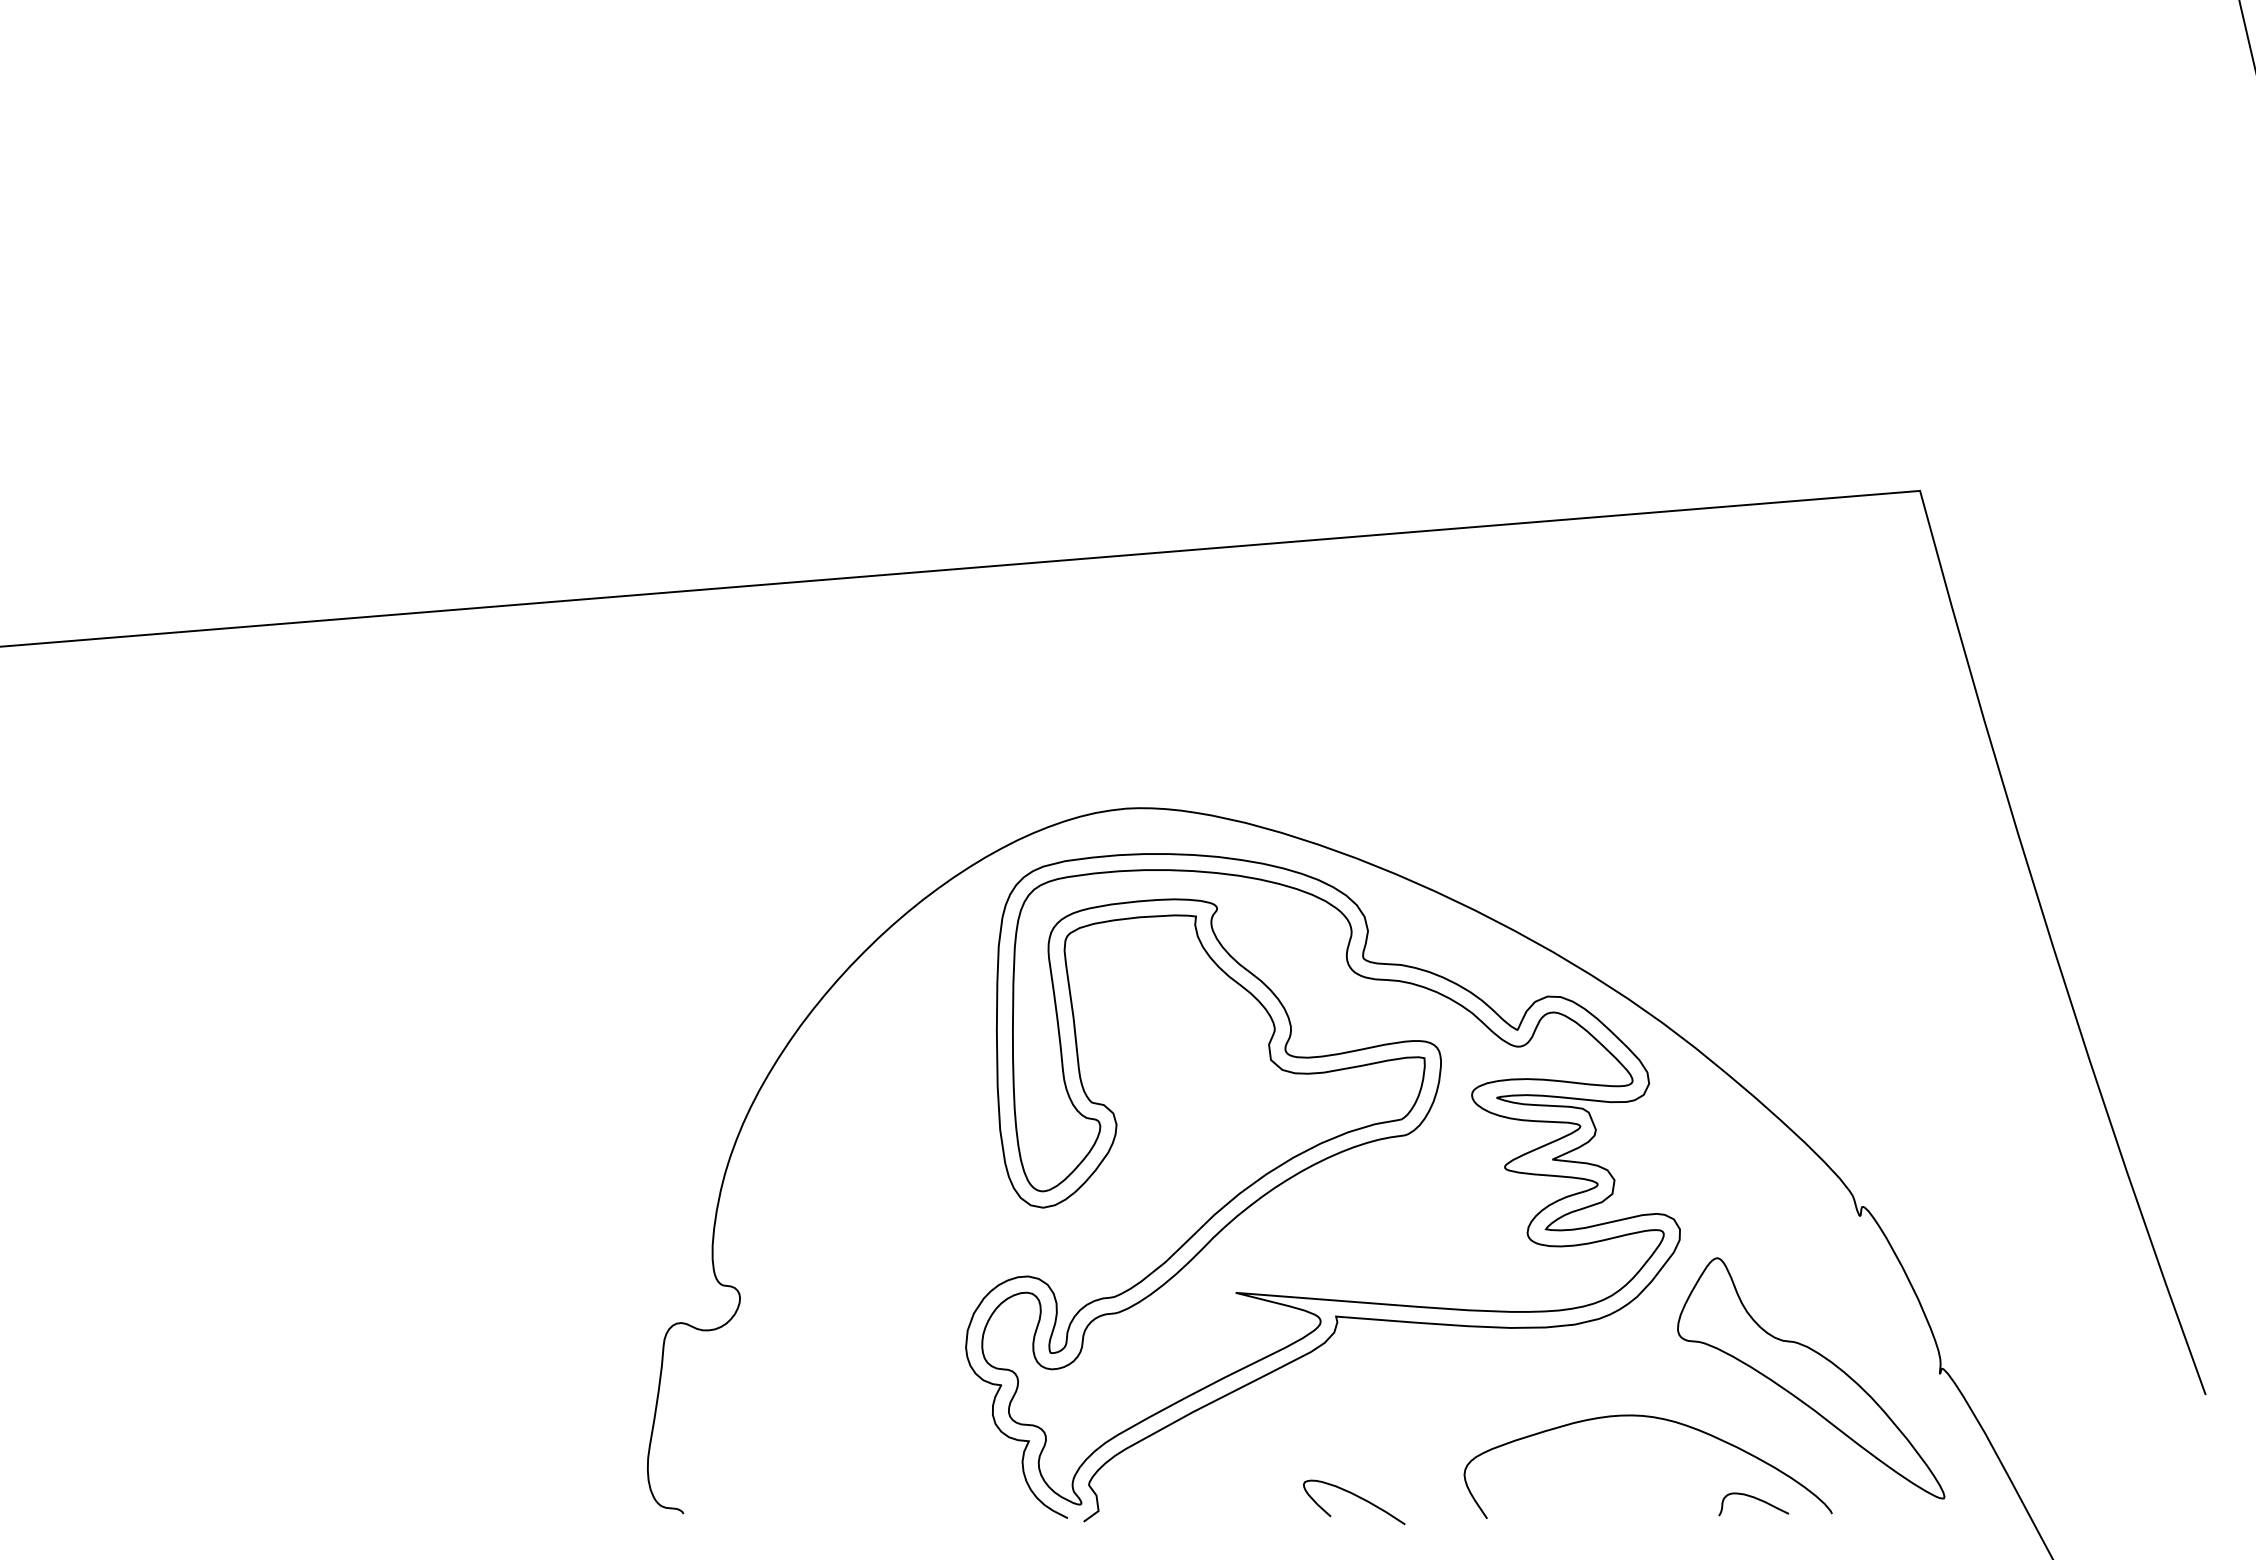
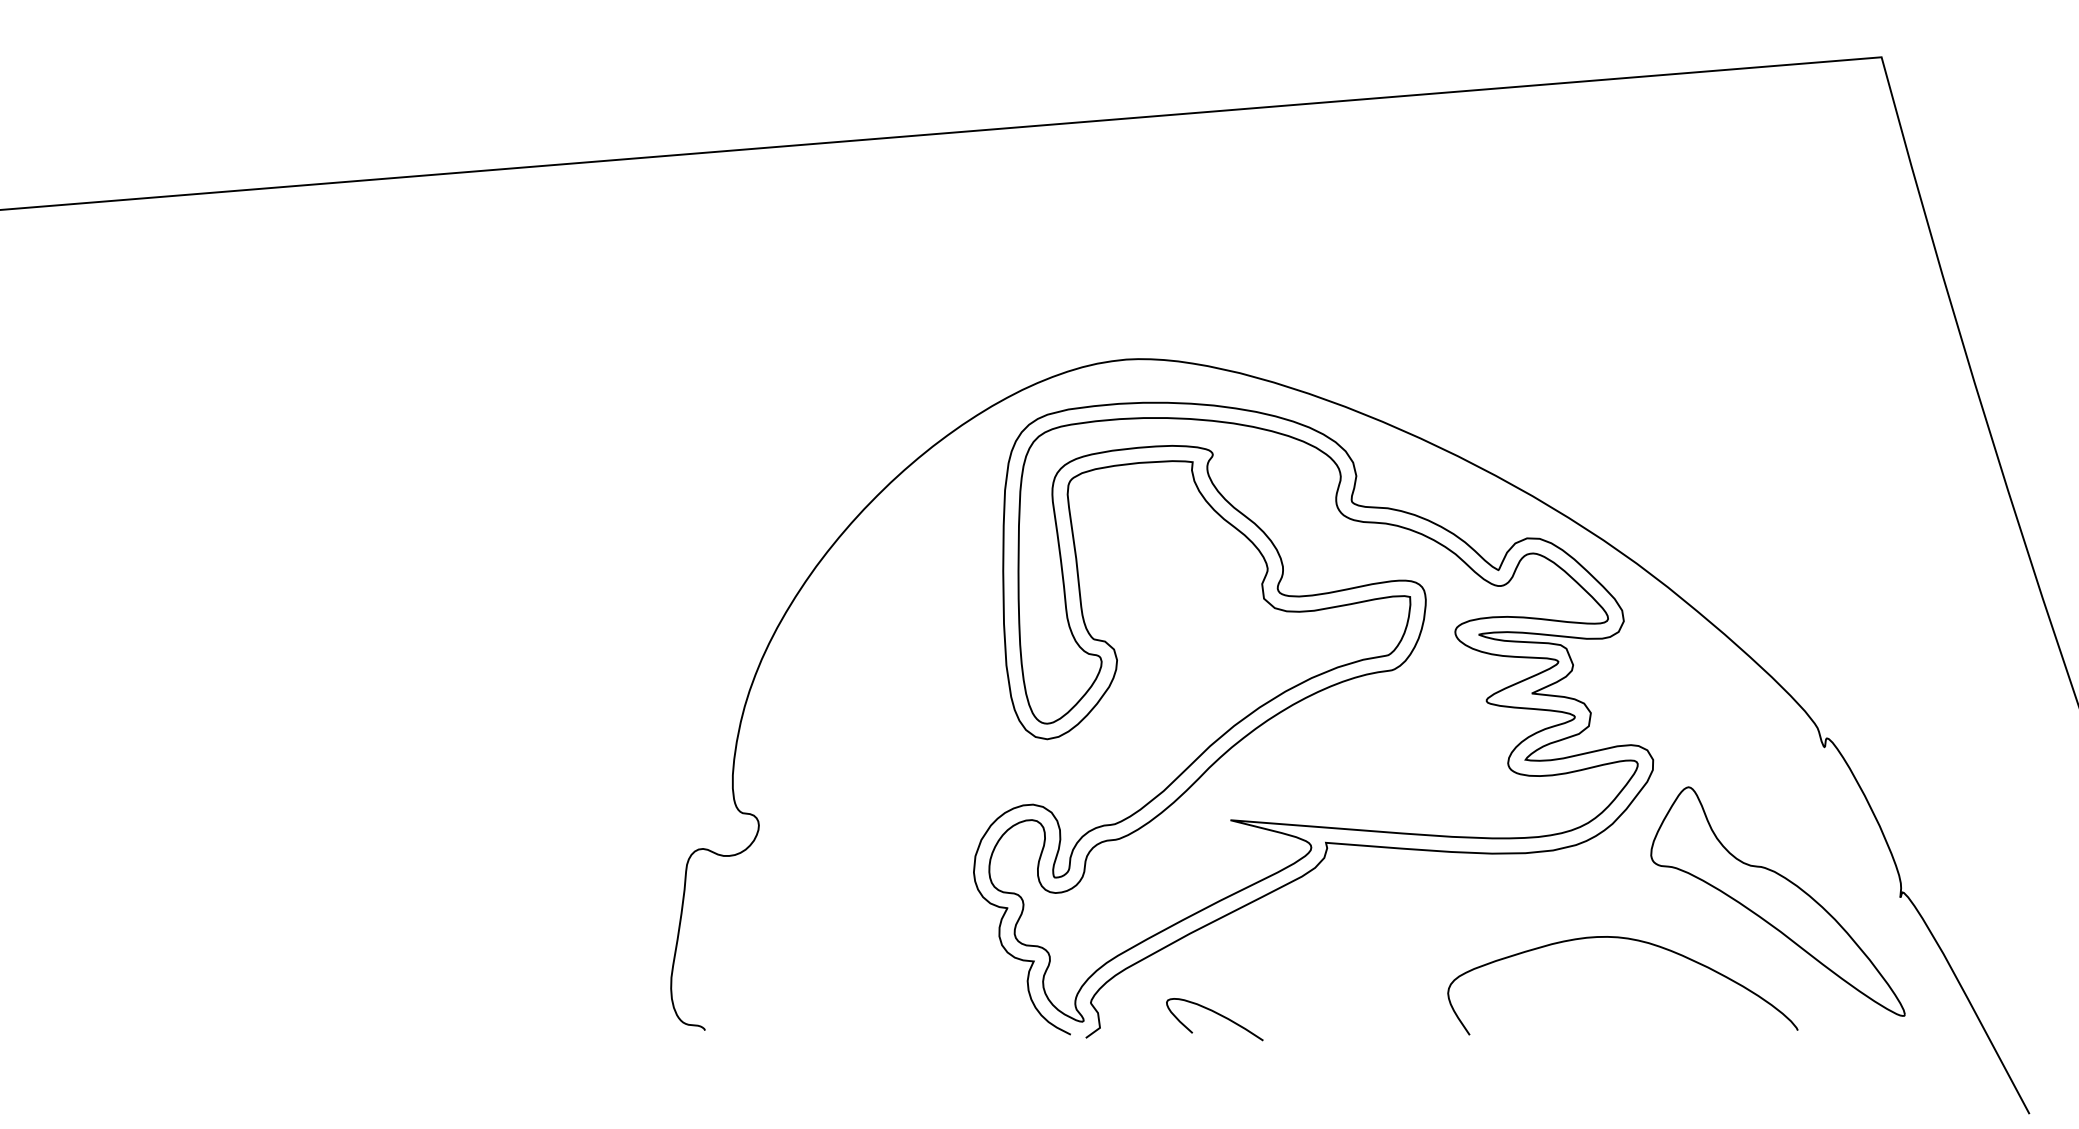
curve: (1357, 1497) -> (1217, 1014), moved
curve: (1756, 1499) -> (1725, 1016), removed

